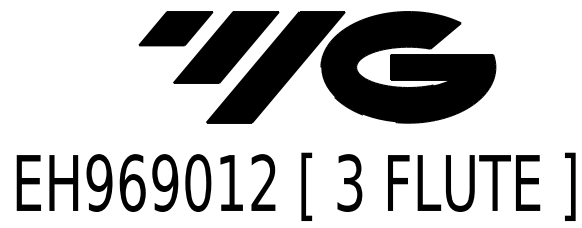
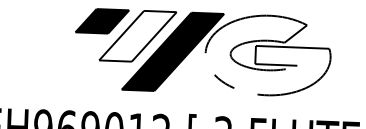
fill: (225, 47) -> (137, 36), removed
fill: (408, 66) -> (268, 54), removed

